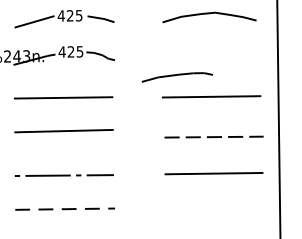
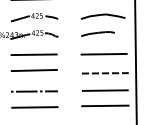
curve: (176, 76) -> (97, 33), moved
line: (214, 205) -> (105, 105), added
line: (64, 209) -> (34, 107), dashed -> solid

